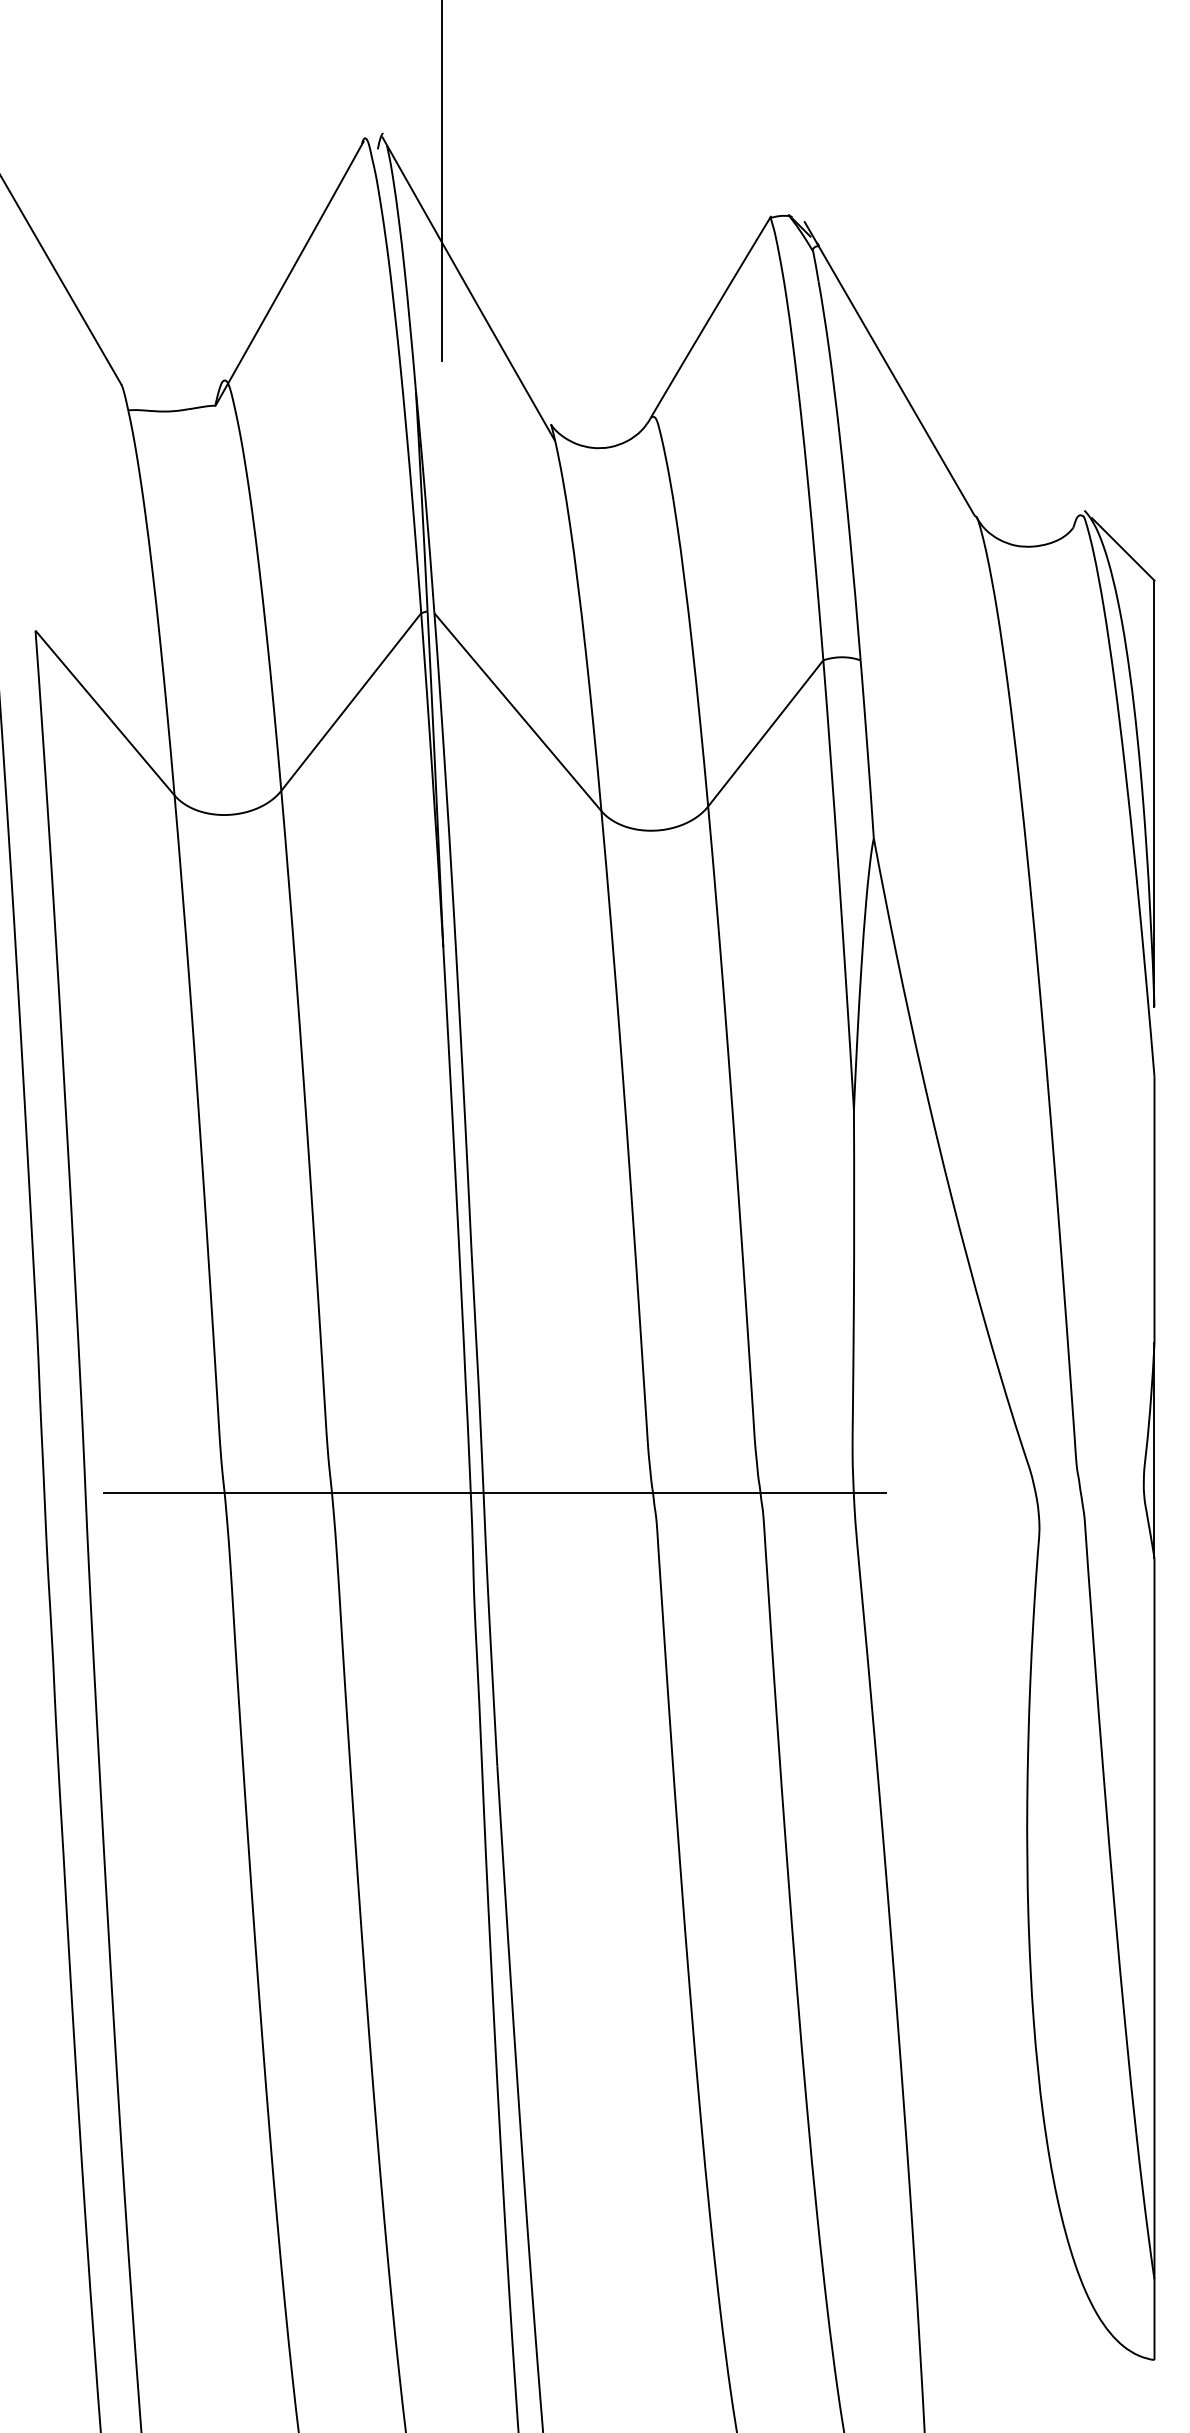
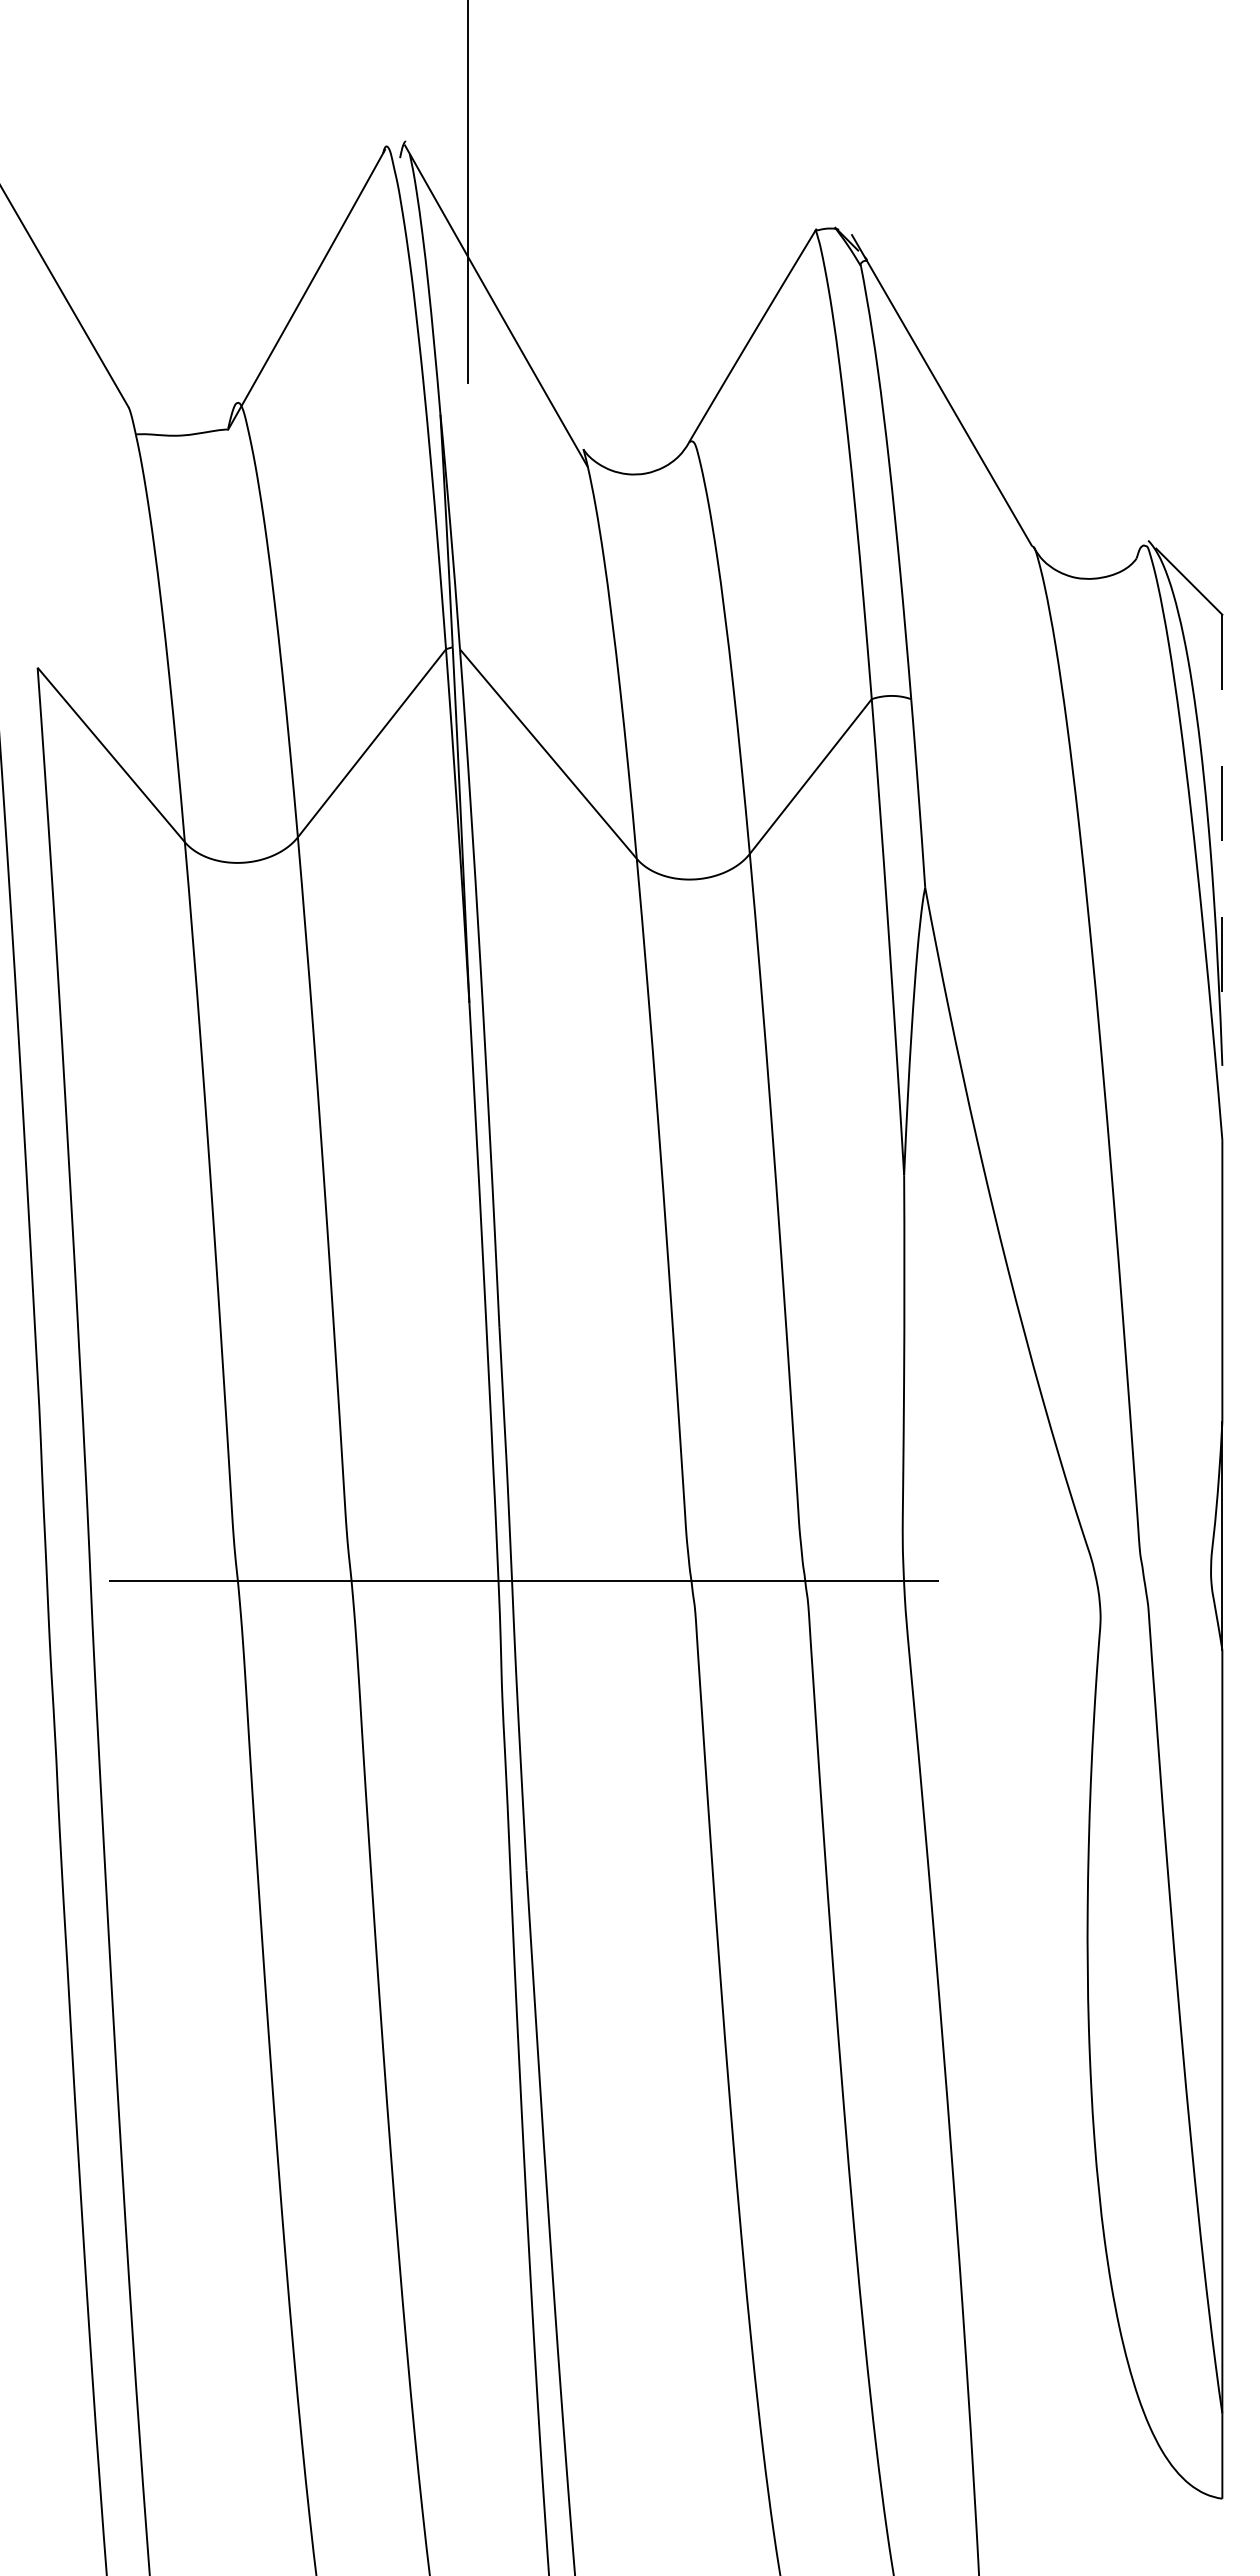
line: (1154, 793) -> (1222, 840), solid -> dashed

